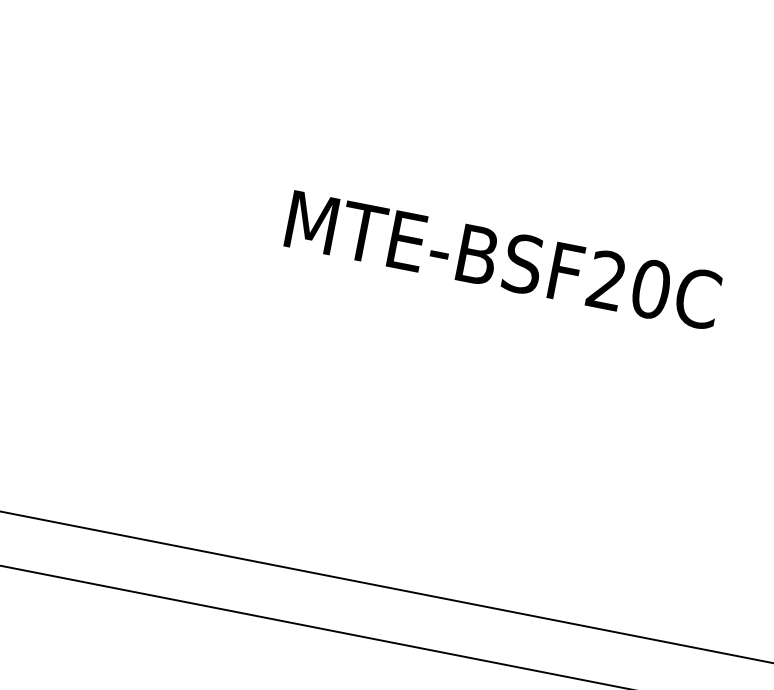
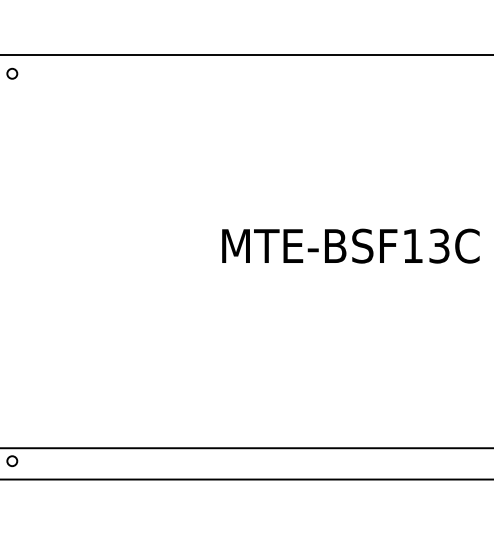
text: (628, 283) -> (425, 245), MTE-BSF20C -> MTE-BSF13C

